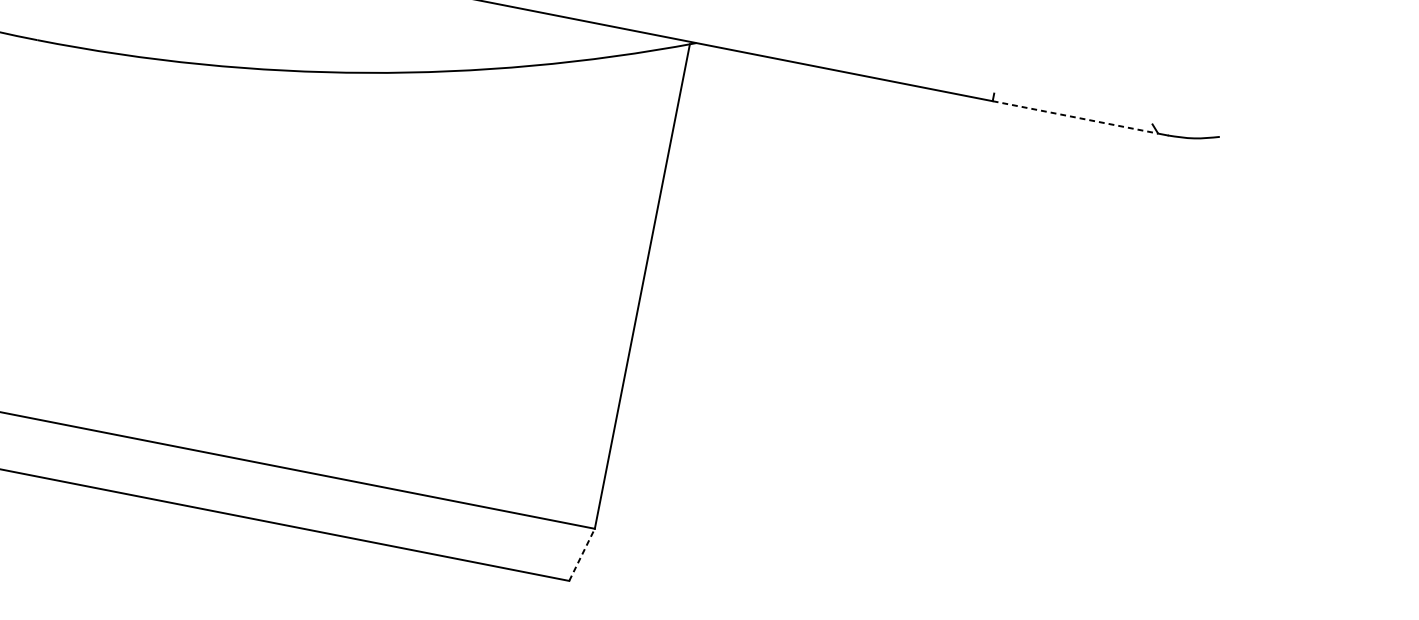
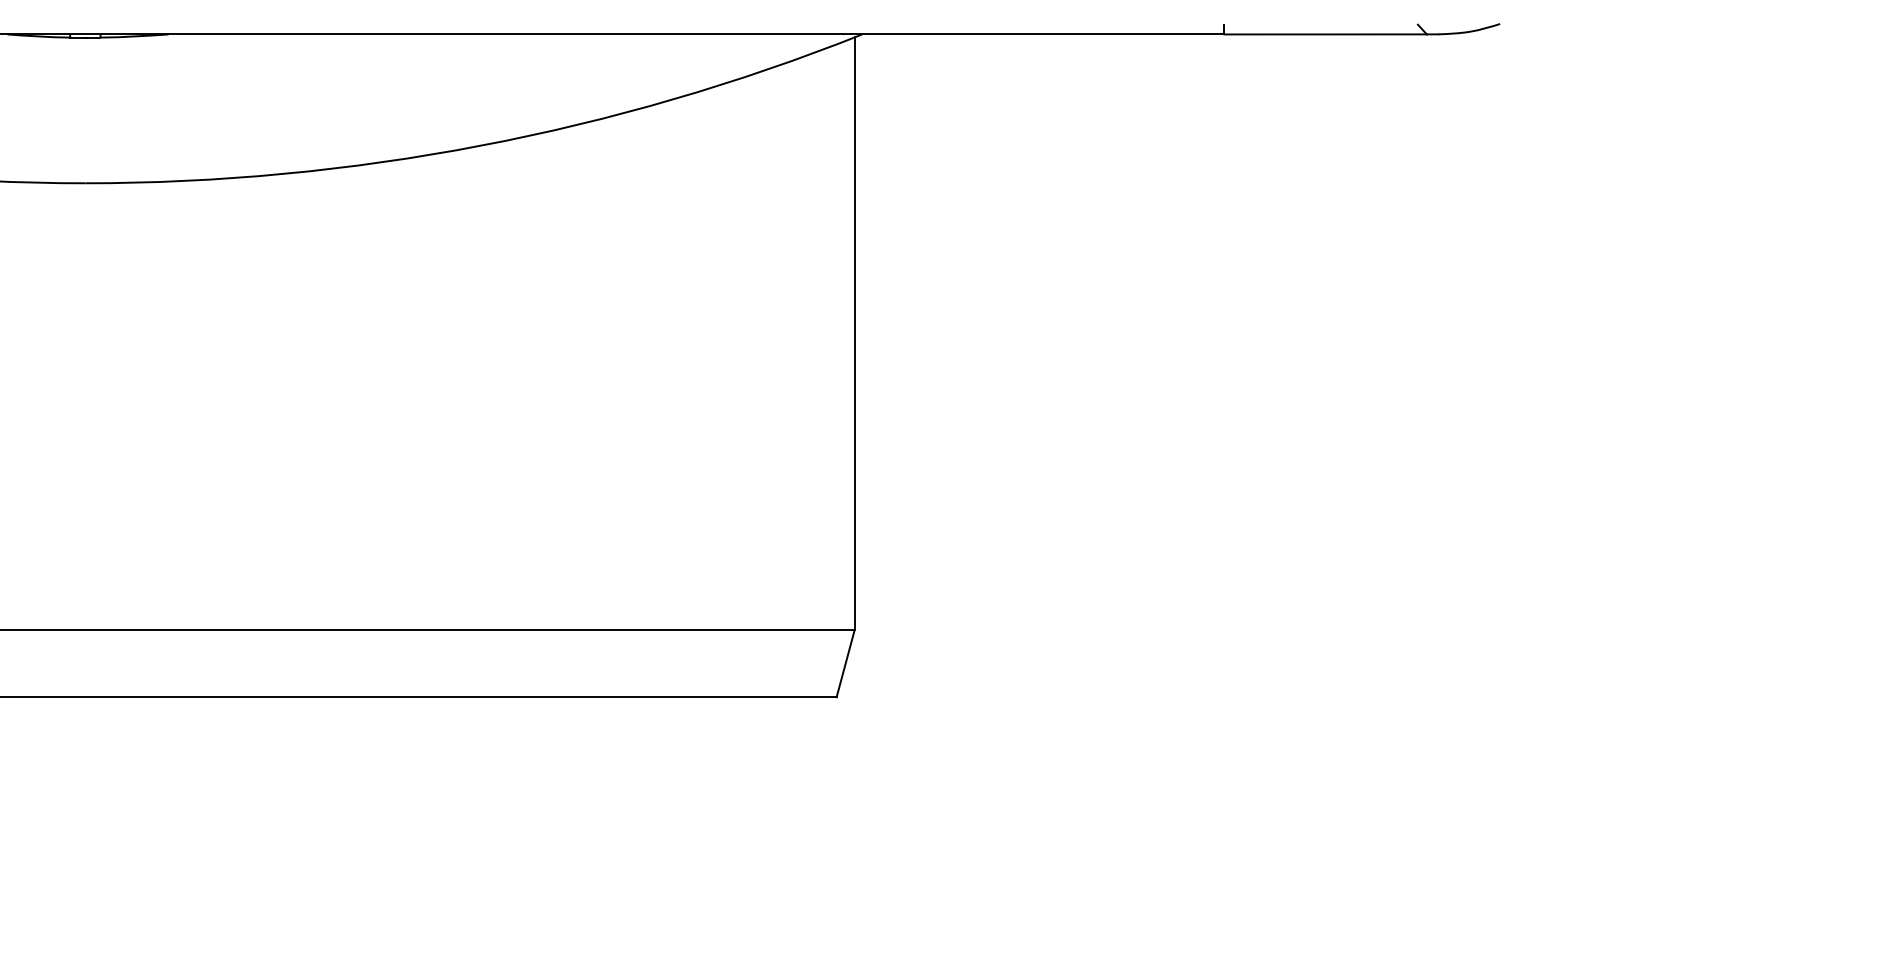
line: (1076, 117) -> (1326, 34), dashed -> solid
line: (581, 554) -> (845, 663), dashed -> solid

